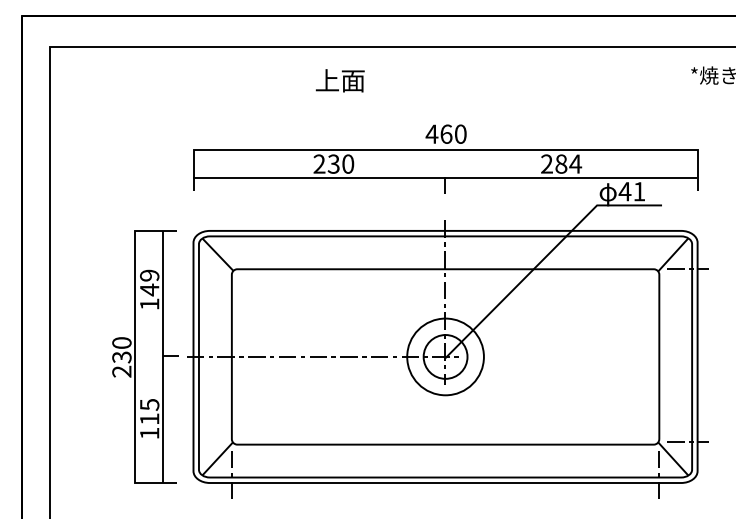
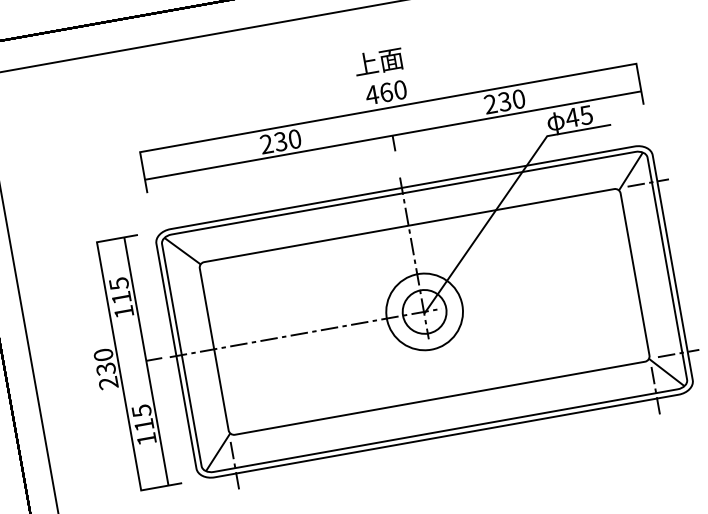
text: (339, 80) -> (377, 61), moved
text: (568, 163) -> (511, 99), 284 -> 230
text: (639, 191) -> (586, 115), 41 -> 45
text: (149, 282) -> (120, 290), 149 -> 115

